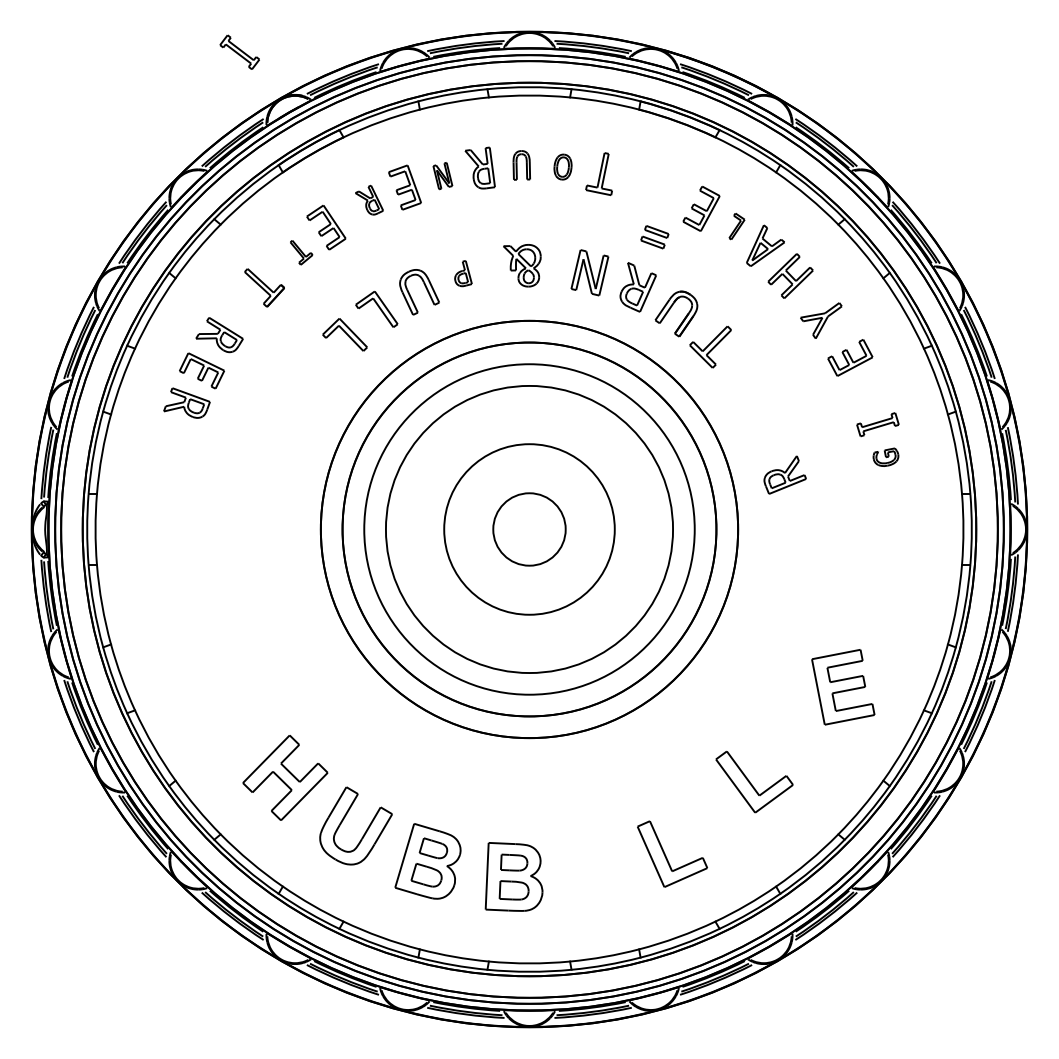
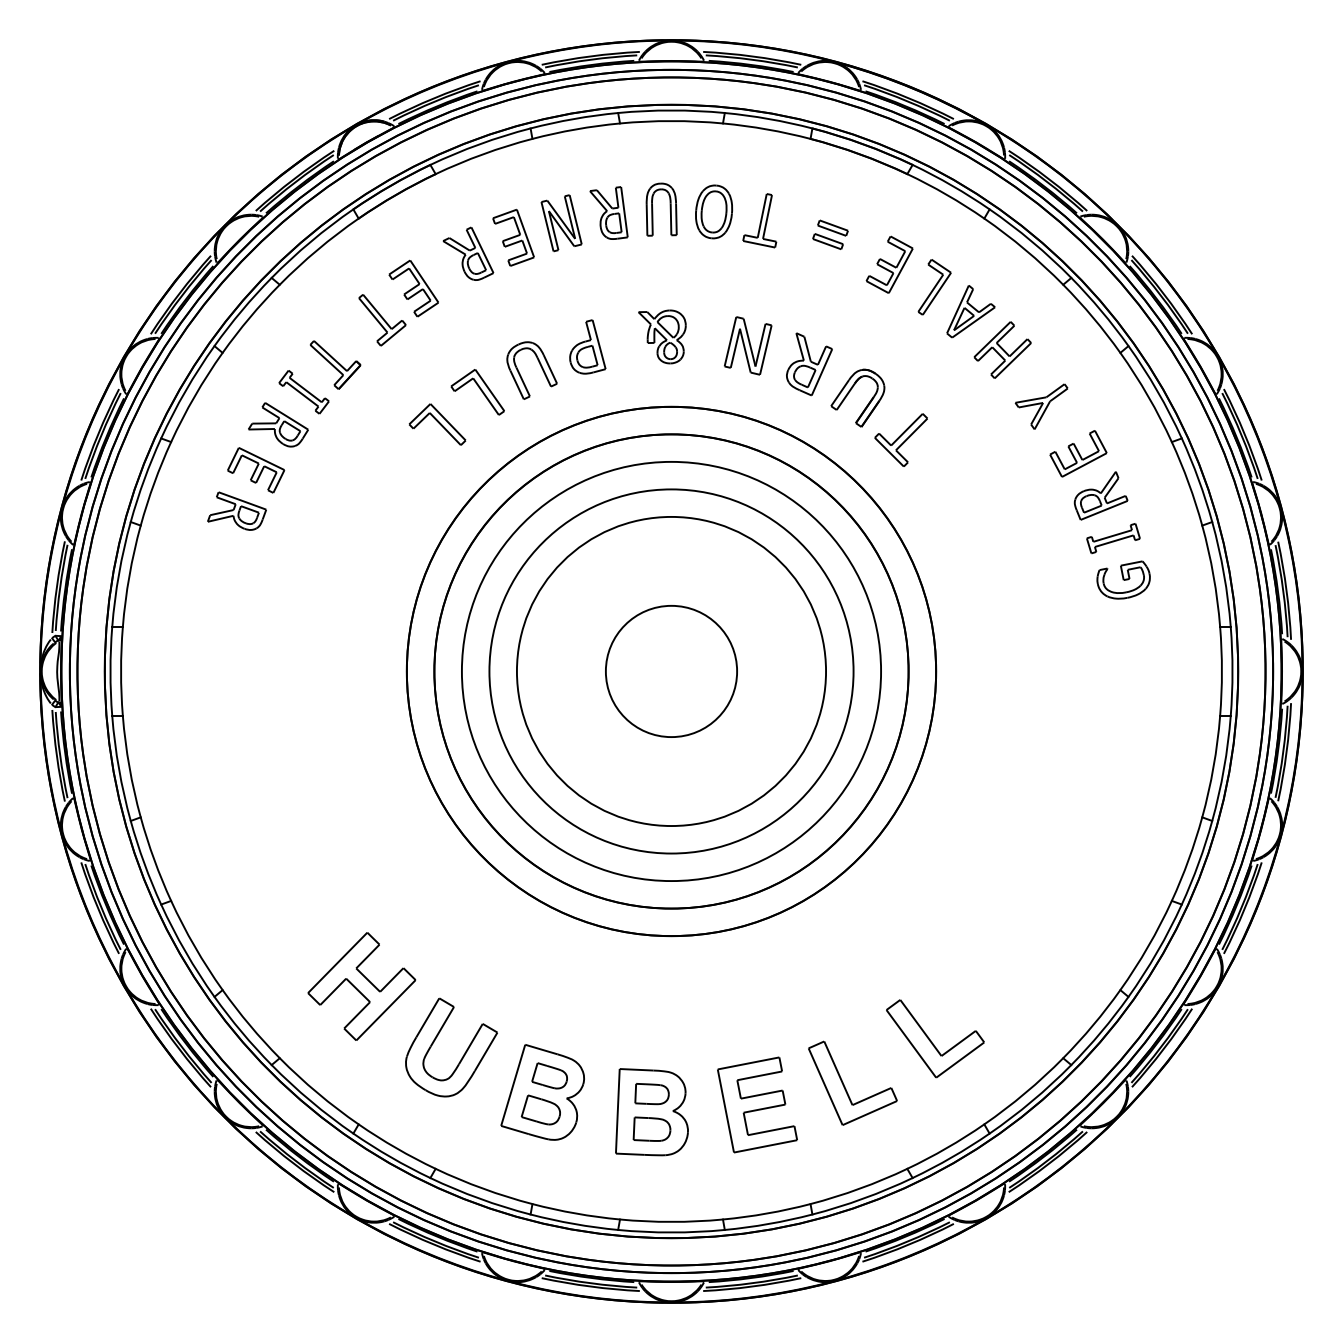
part: (239, 51) -> (303, 391), moved
part: (521, 165) -> (661, 209), size x1.43
part: (562, 166) -> (713, 211), size x1.67
part: (442, 175) -> (561, 222), size x1.67
part: (369, 199) -> (468, 252), size x1.43
part: (736, 226) -> (934, 287), size x1.67
part: (654, 237) -> (830, 235), moved
part: (301, 252) -> (382, 320), size x1.67
part: (463, 273) -> (587, 346), size x1.67
part: (885, 456) -> (1123, 578), size x1.67
part: (784, 474) -> (1100, 495), moved
circle: (529, 529) -> (671, 671), size x1.43
circle: (529, 529) -> (671, 671), size x1.43
part: (843, 687) -> (757, 1105), moved
part: (754, 781) -> (935, 1038), moved

